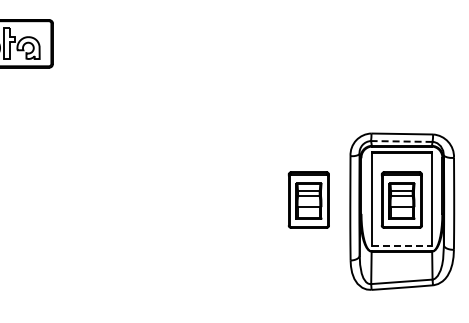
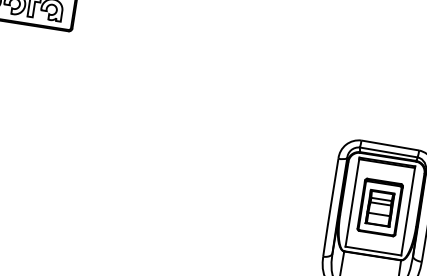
line: (401, 141) -> (388, 152), dashed -> solid
part: (308, 199) -> (292, 193), removed
line: (401, 246) -> (373, 251), dashed -> solid

